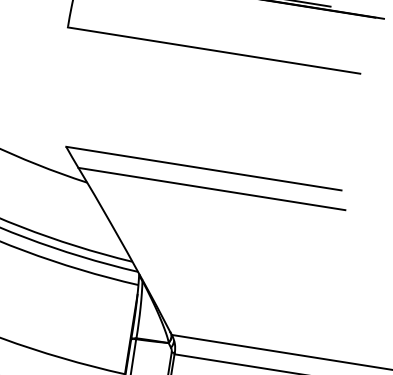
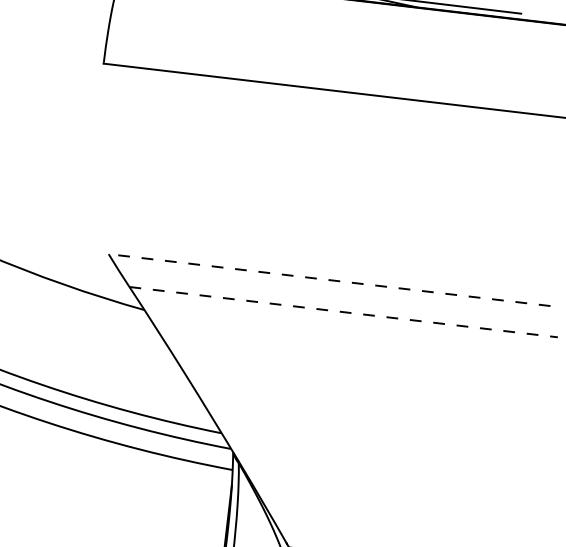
line: (203, 168) -> (328, 279), solid -> dashed
line: (212, 189) -> (344, 312), solid -> dashed

